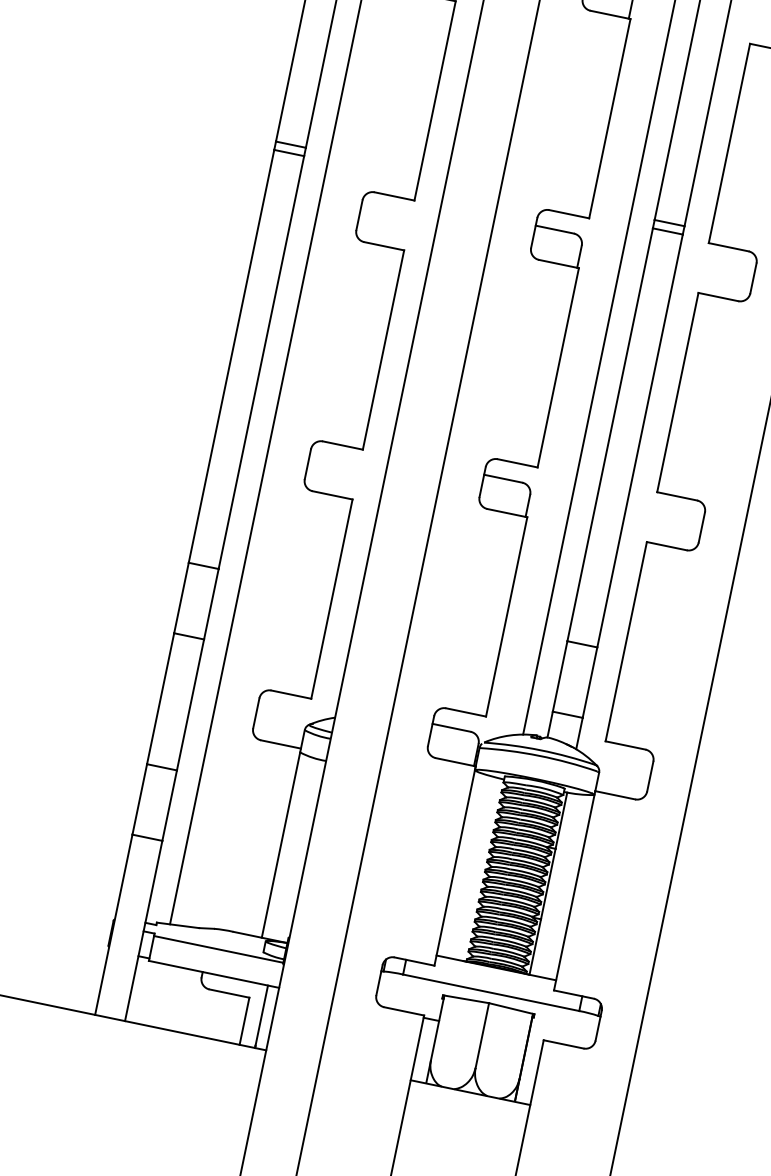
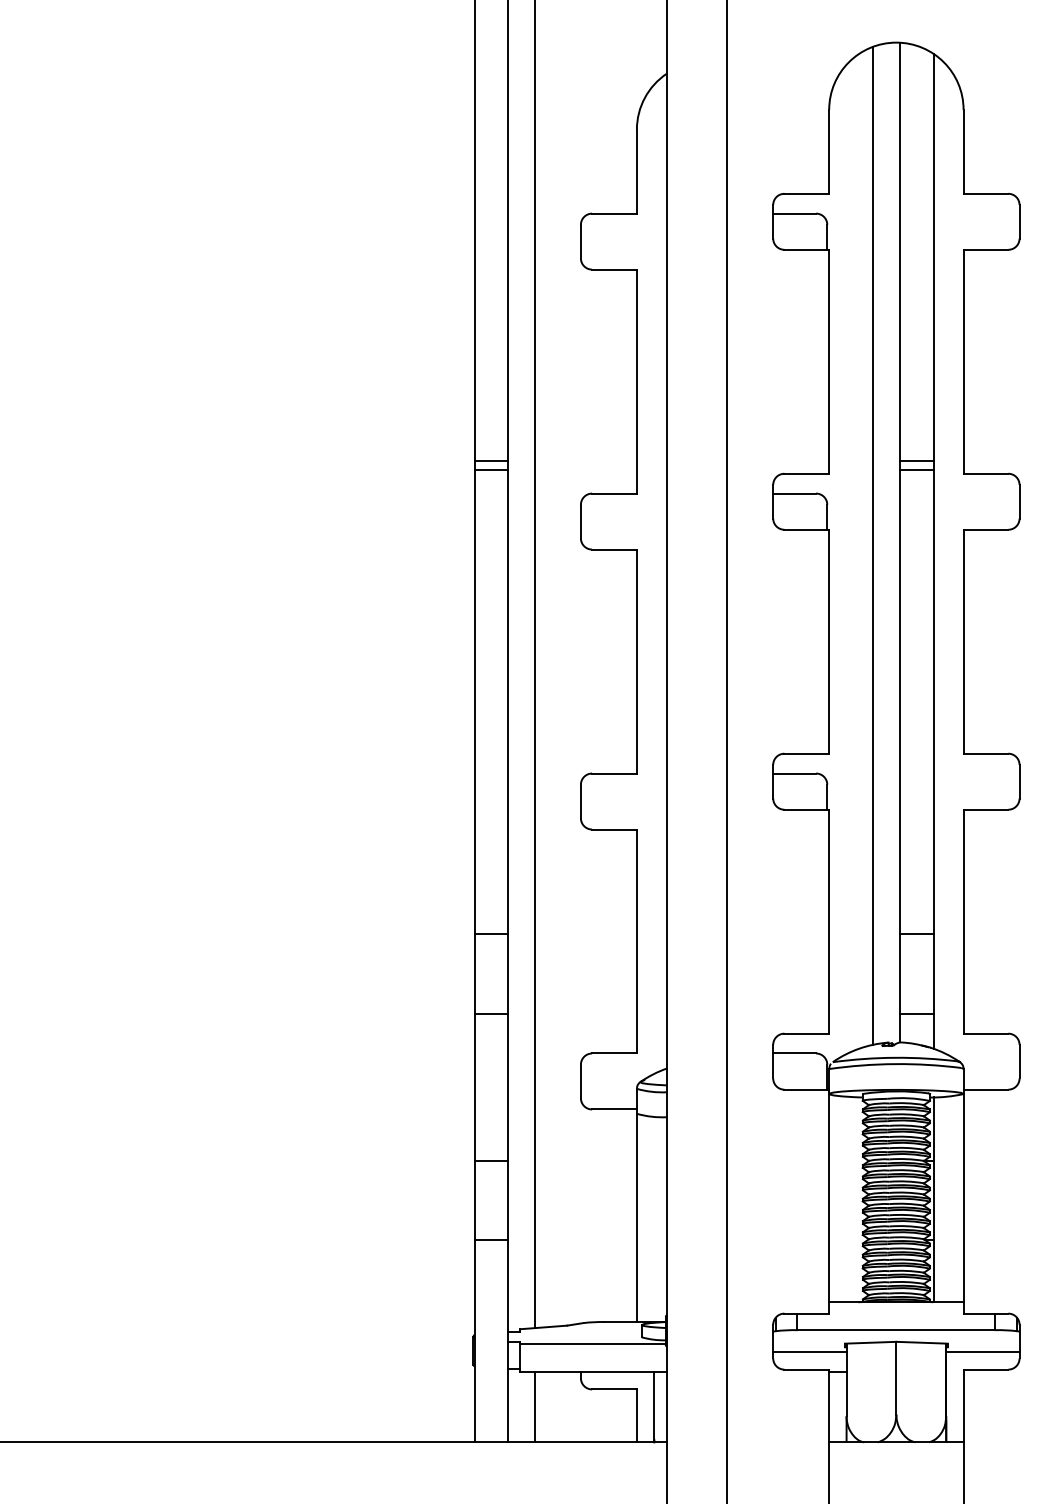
line: (155, 995) -> (535, 1407), added
line: (409, 996) -> (809, 1352), added
line: (563, 1028) -> (982, 1352), added

